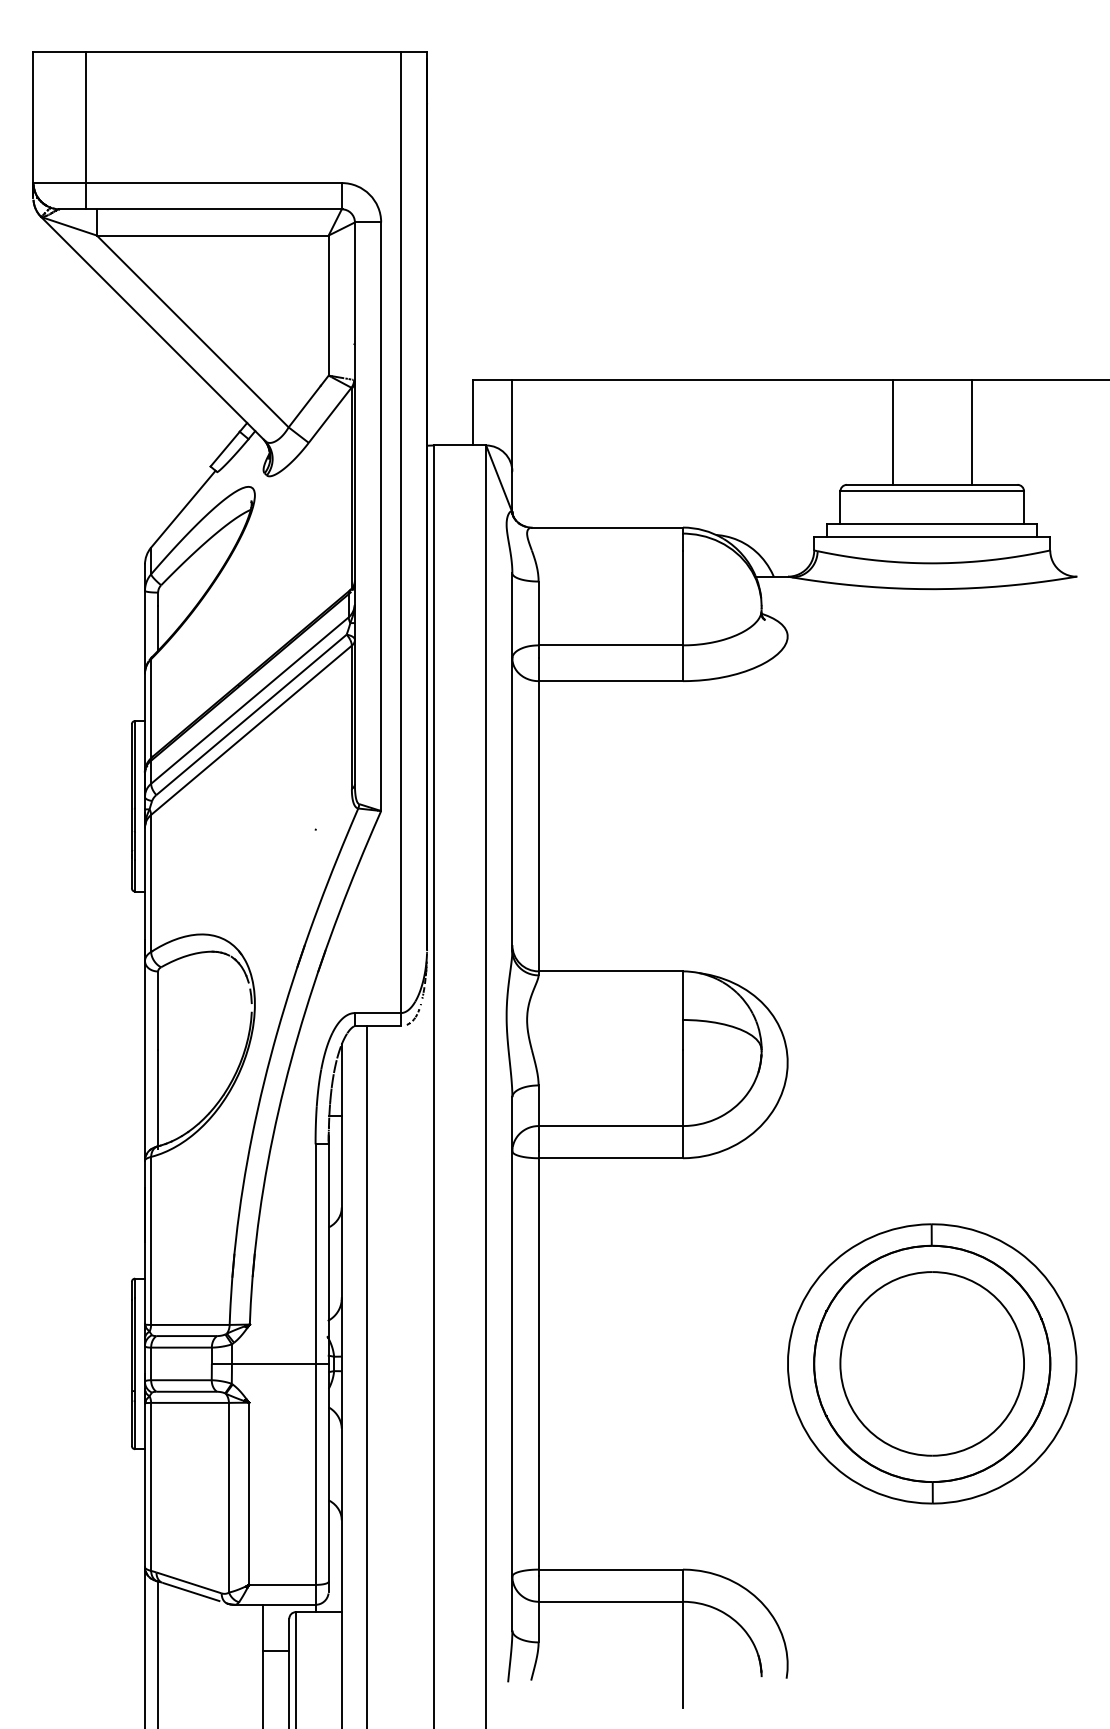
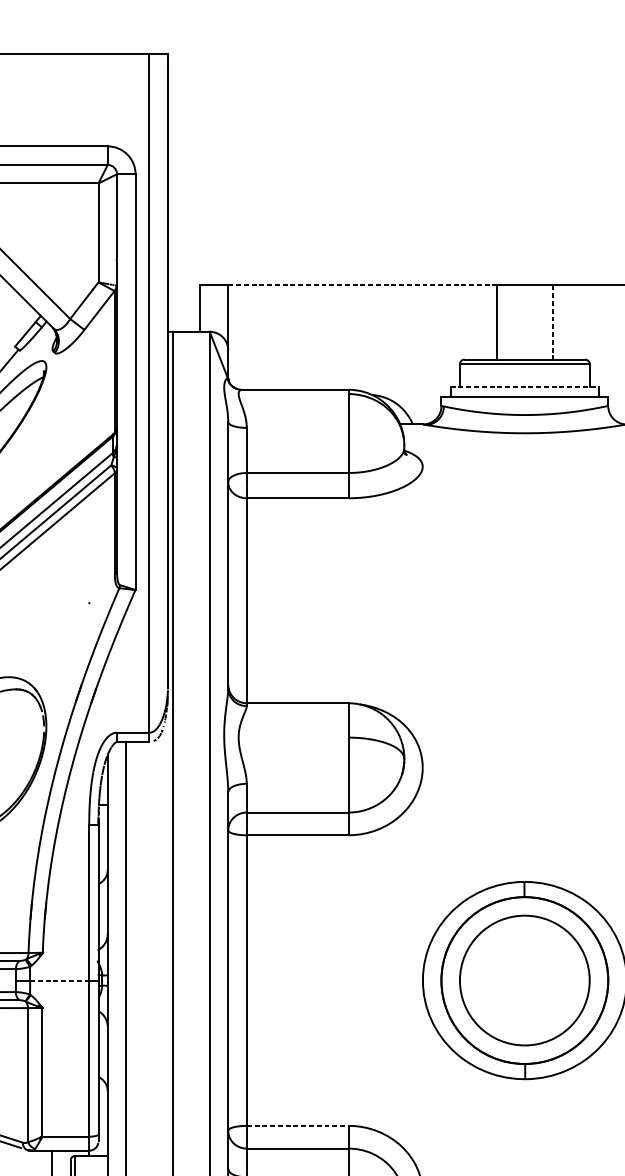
line: (703, 379) -> (363, 285), solid -> dashed
line: (971, 432) -> (552, 322), solid -> dashed
line: (932, 524) -> (525, 387), solid -> dashed
line: (273, 1363) -> (59, 980), solid -> dashed
line: (611, 1569) -> (298, 1125), solid -> dashed

